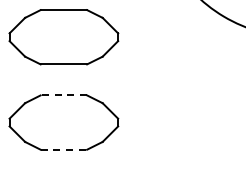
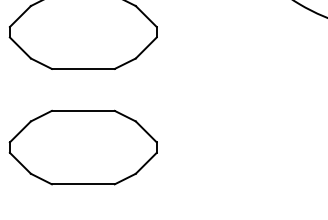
line: (63, 95) -> (82, 111), dashed -> solid
line: (64, 149) -> (84, 184), dashed -> solid

